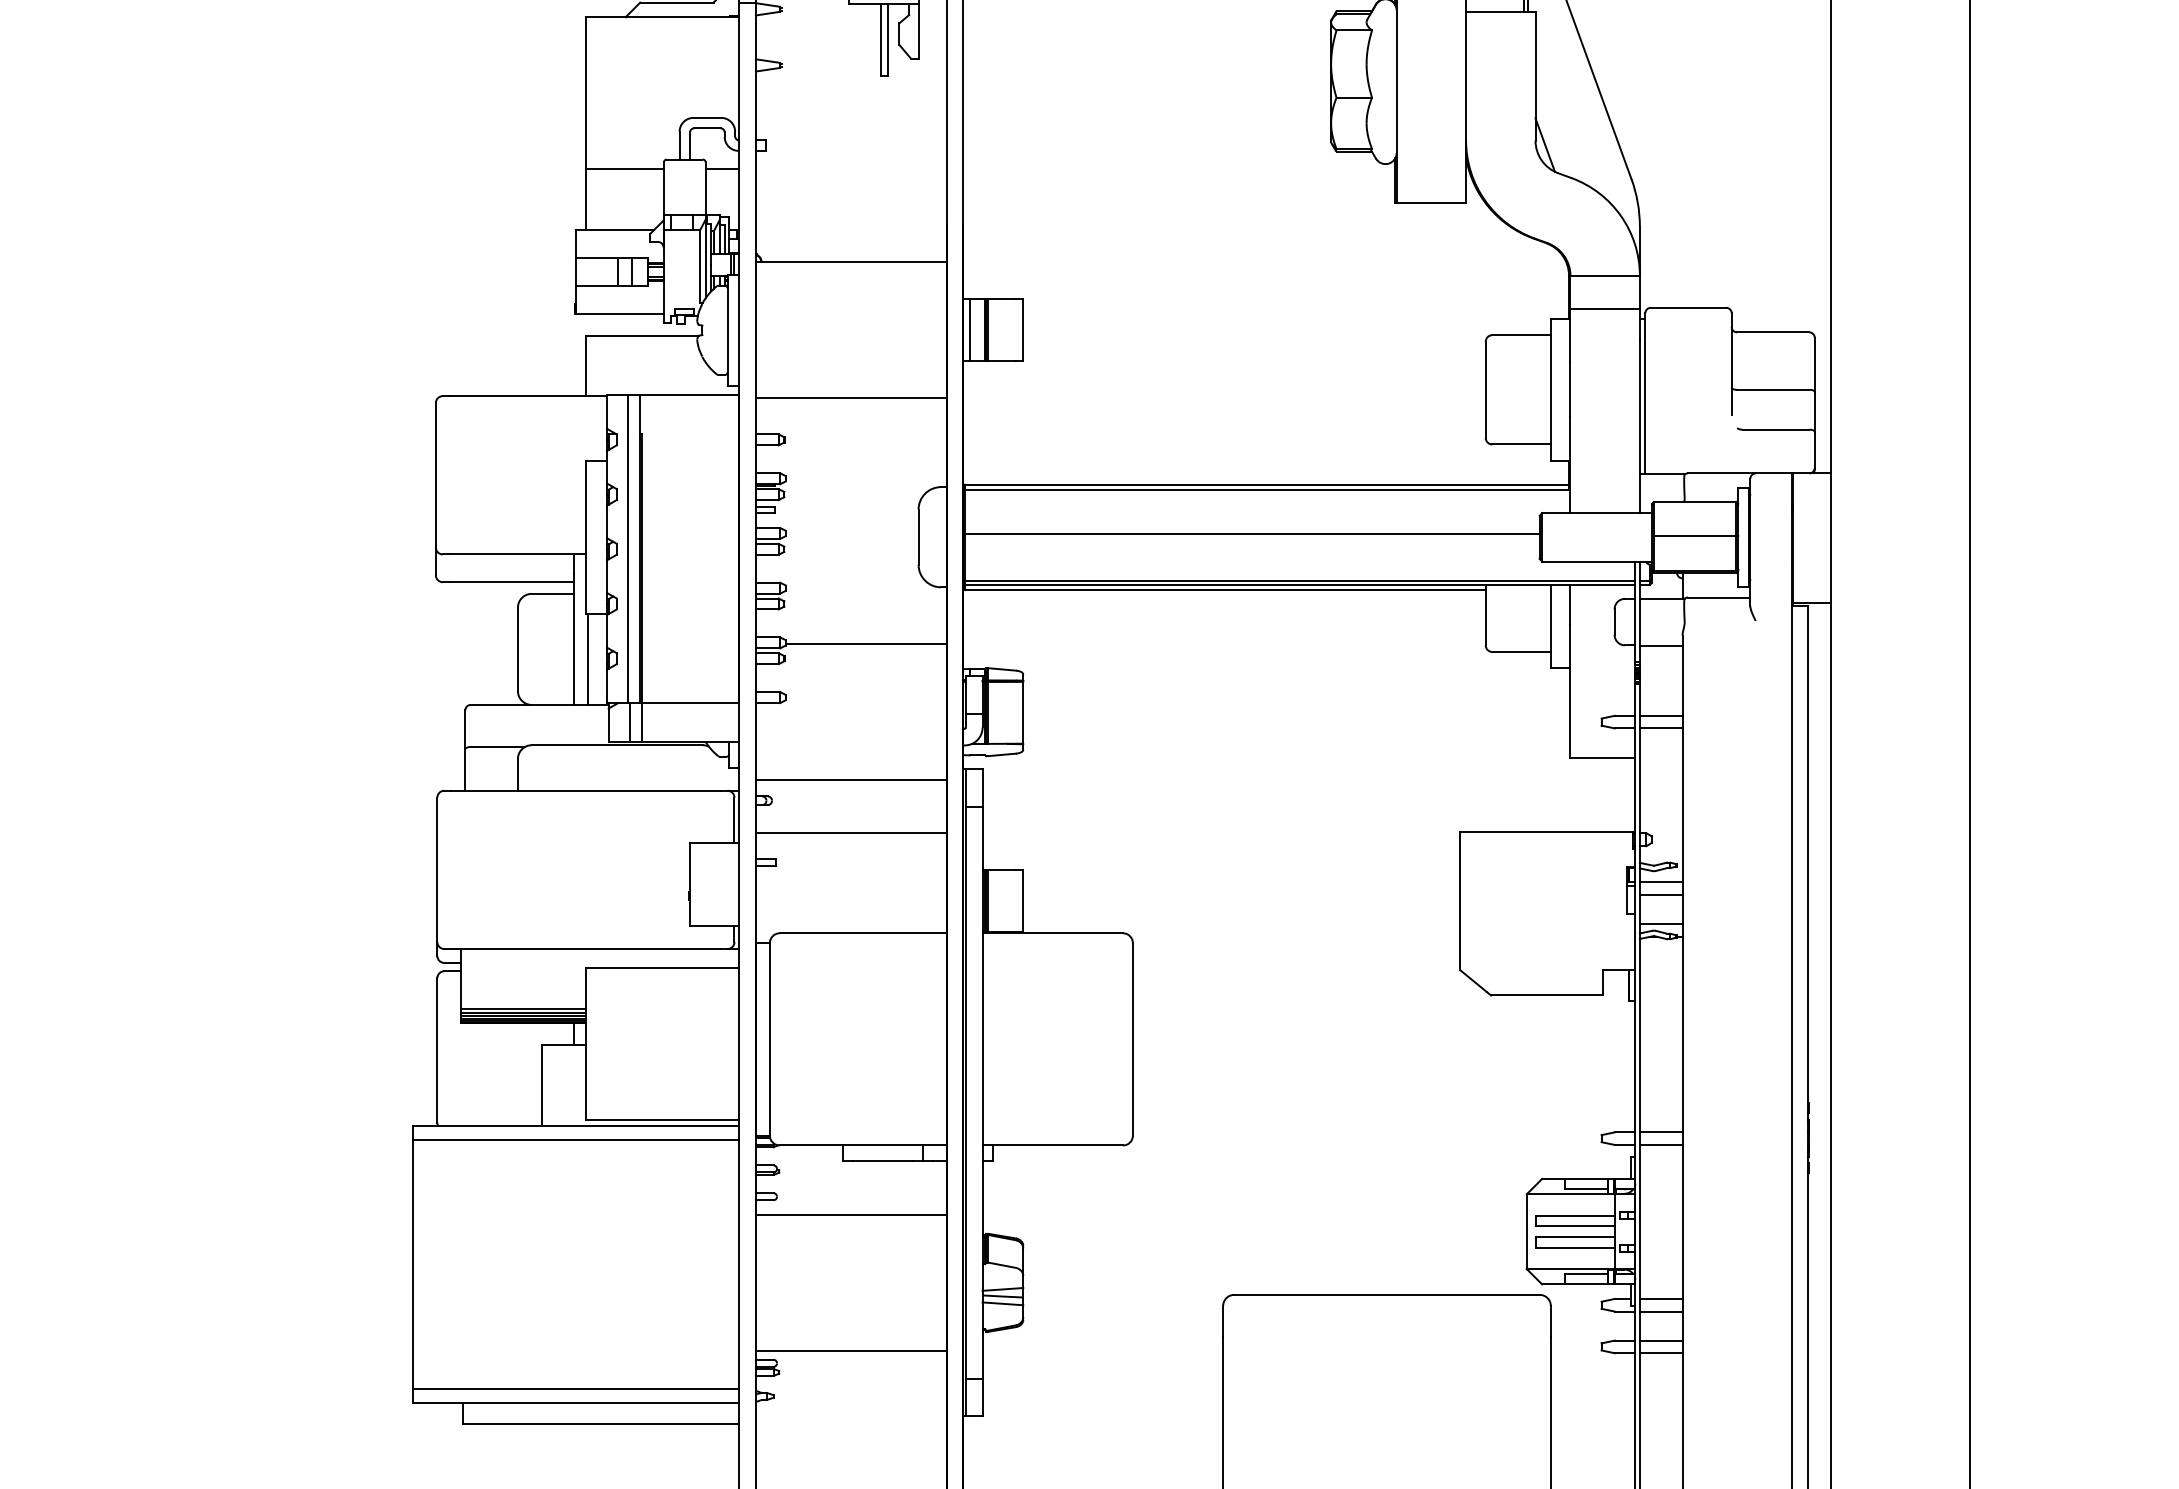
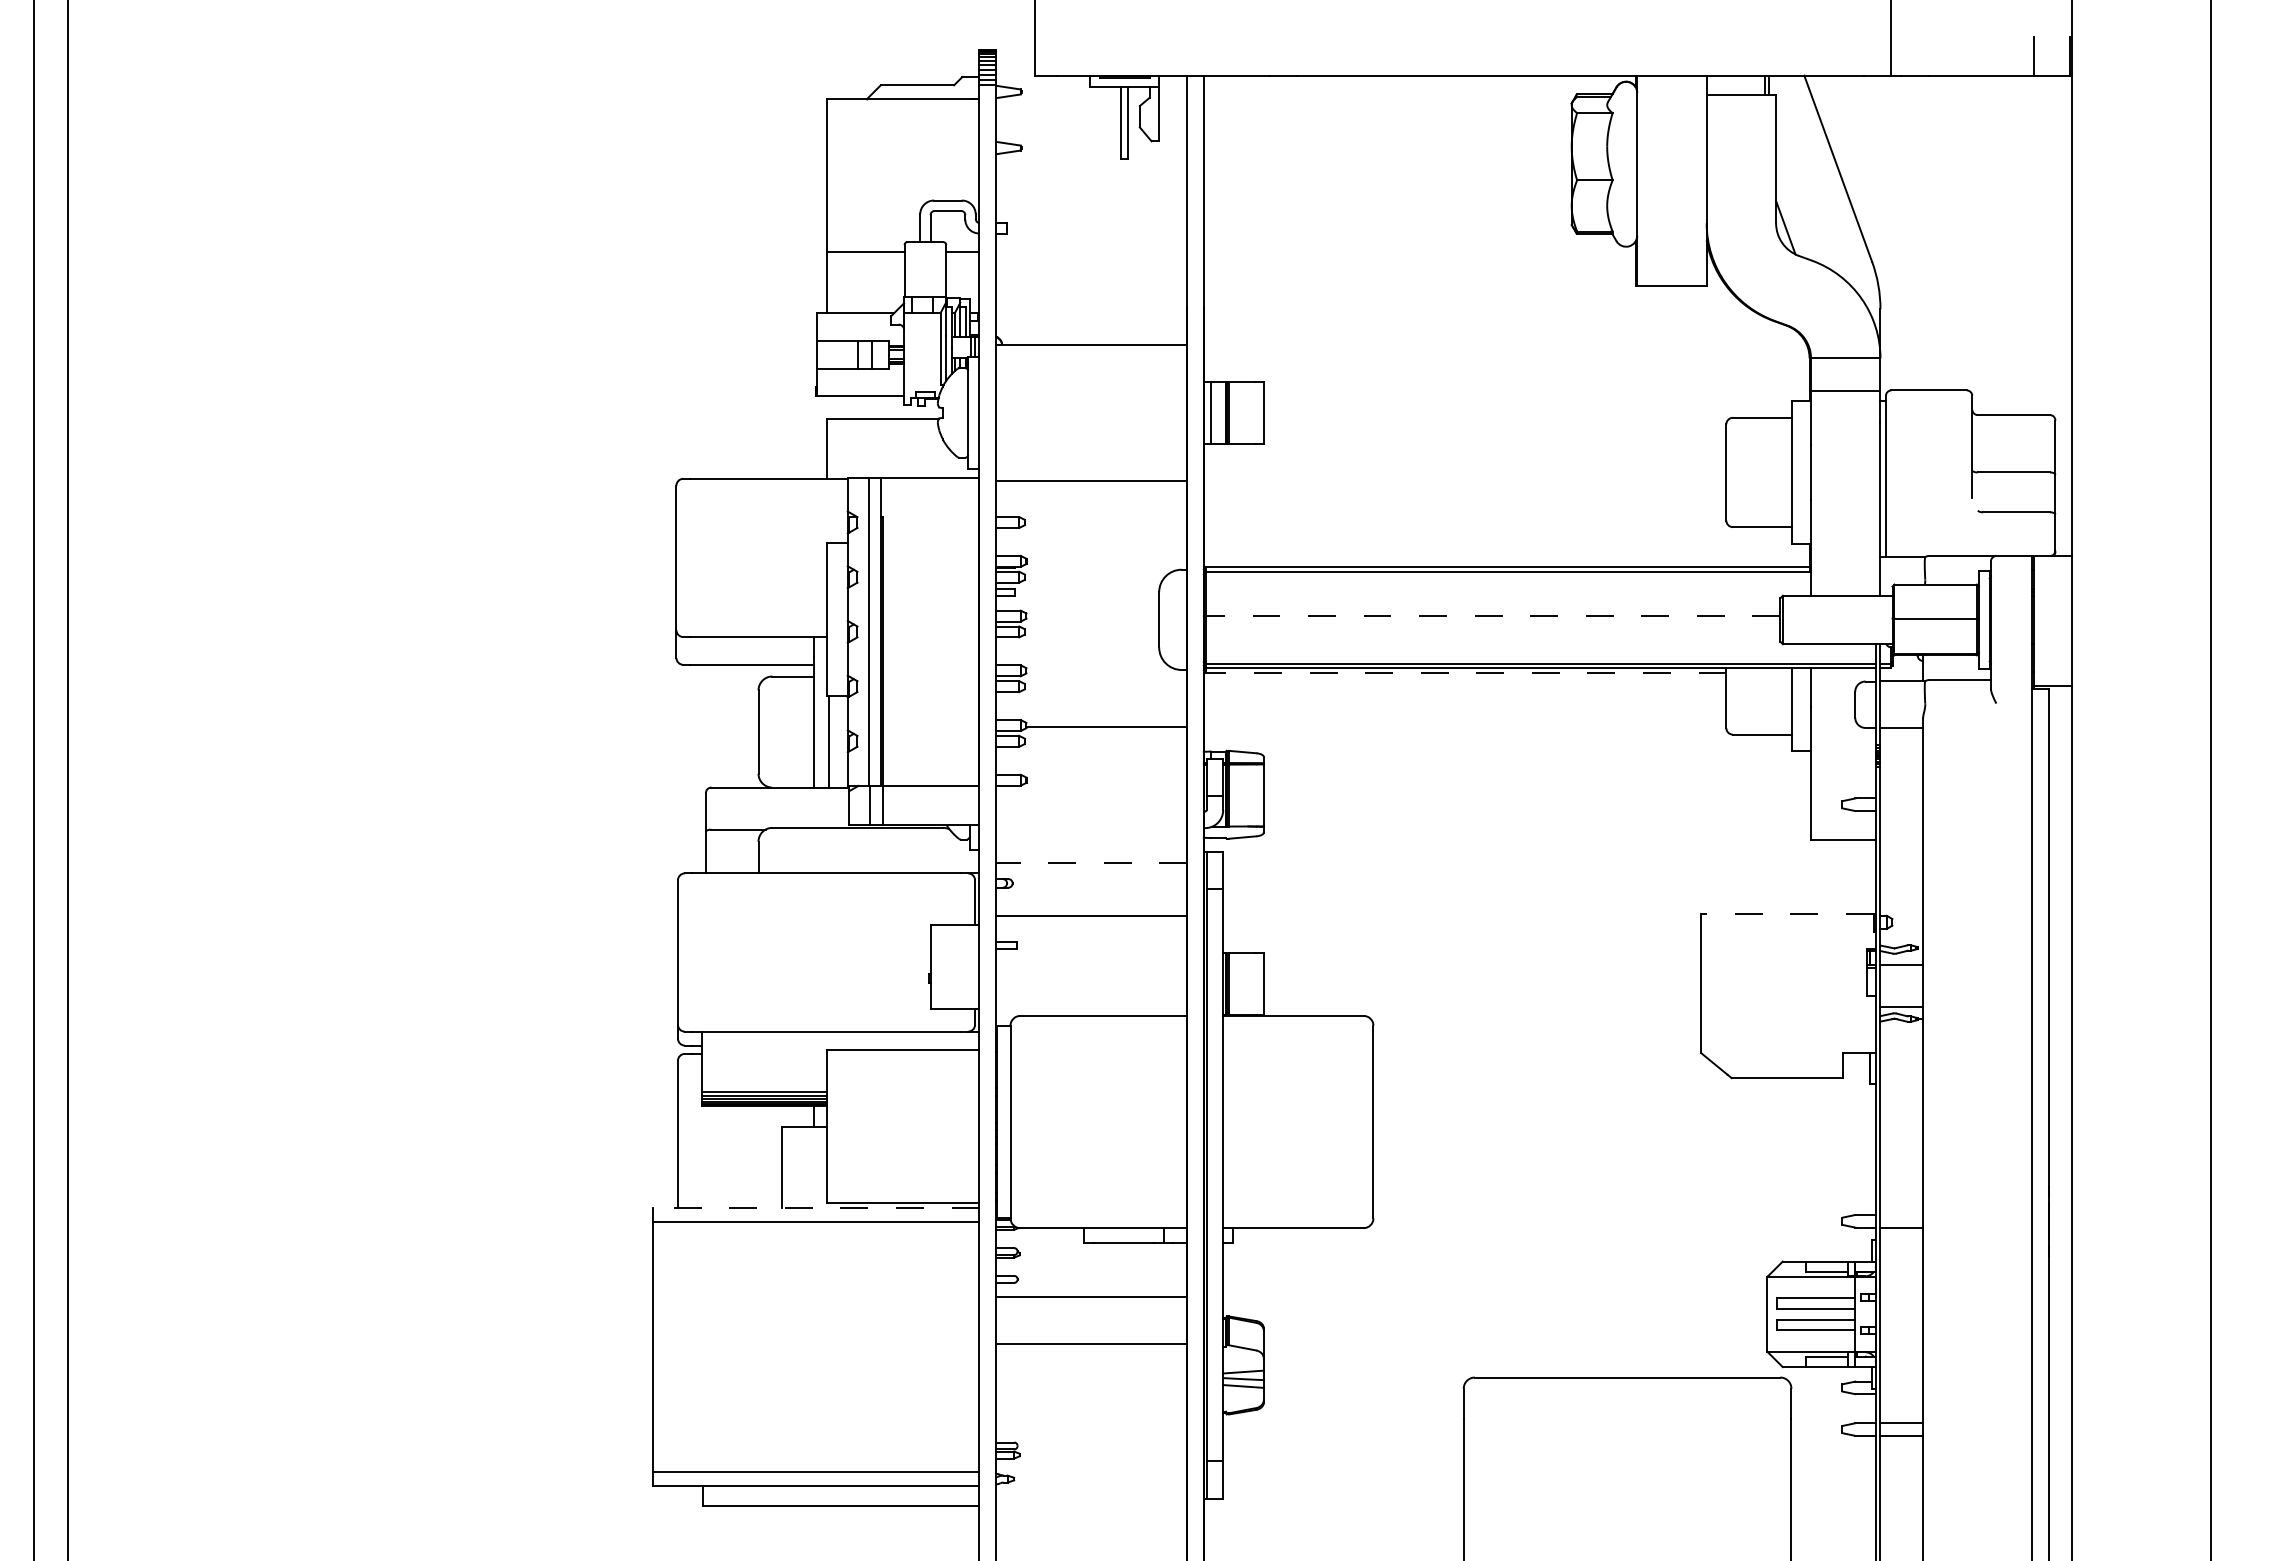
line: (1251, 533) -> (1492, 616), solid -> dashed
line: (1224, 589) -> (1465, 672), solid -> dashed
line: (1660, 715) -> (1901, 798), removed
line: (1660, 728) -> (1901, 811), removed
line: (850, 779) -> (1091, 862), solid -> dashed
line: (1545, 831) -> (1786, 914), solid -> dashed
line: (1660, 894) -> (1901, 977), removed
line: (574, 1125) -> (815, 1208), solid -> dashed
line: (1660, 1132) -> (1901, 1215), removed
line: (1660, 1298) -> (1901, 1381), removed
line: (1660, 1311) -> (1901, 1394), removed
line: (850, 1350) -> (1091, 1344), moved

